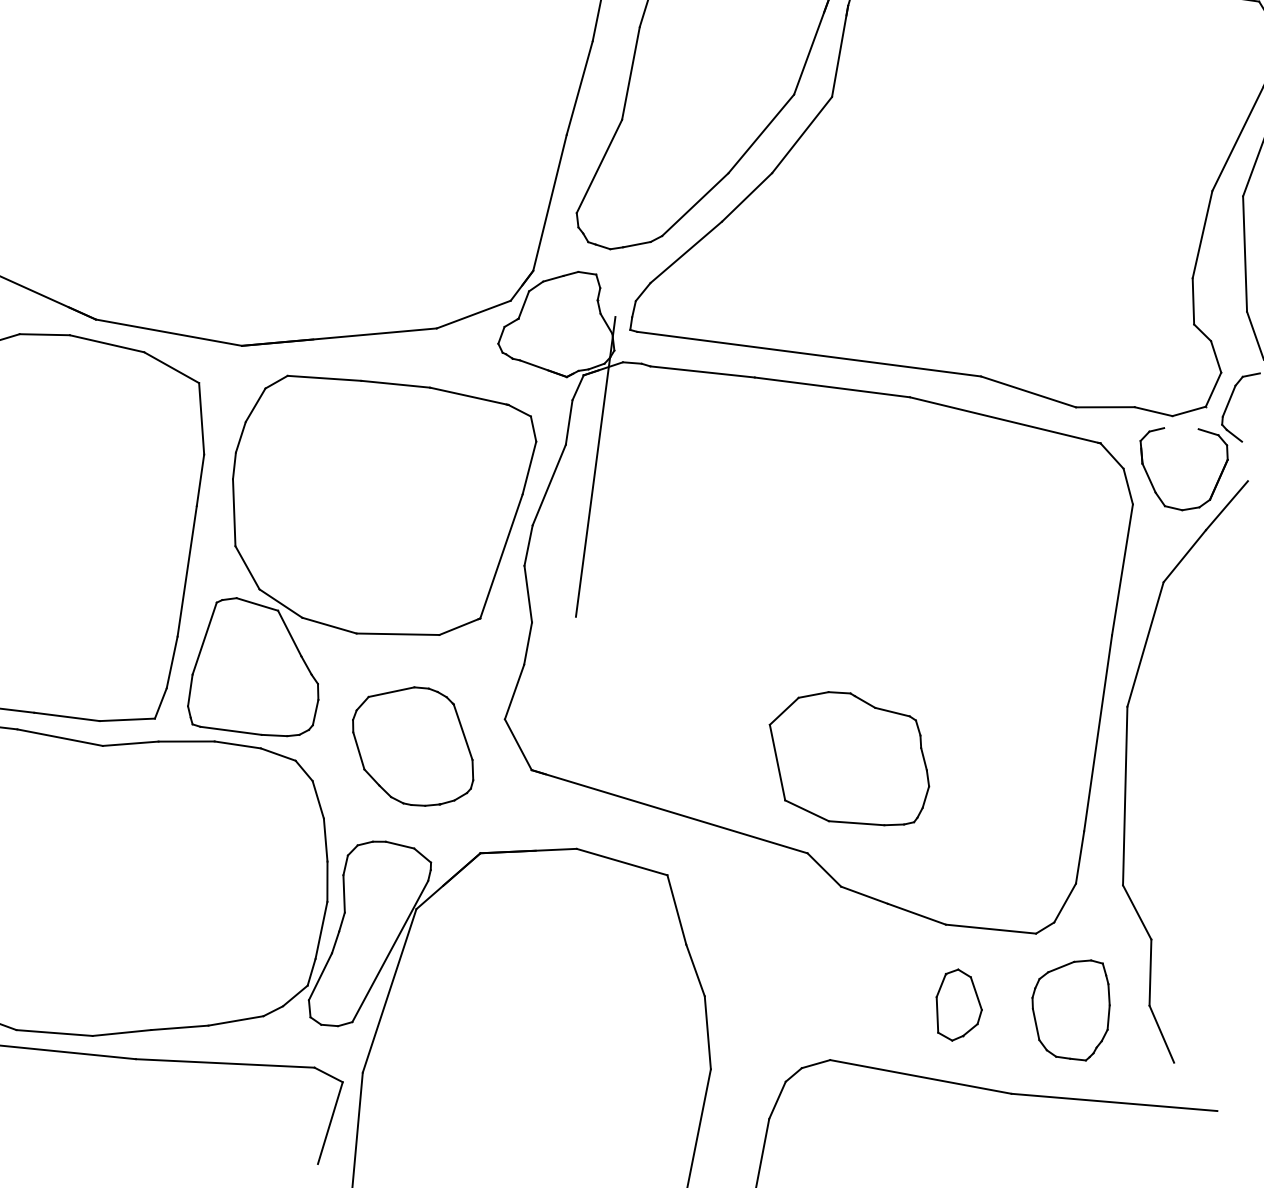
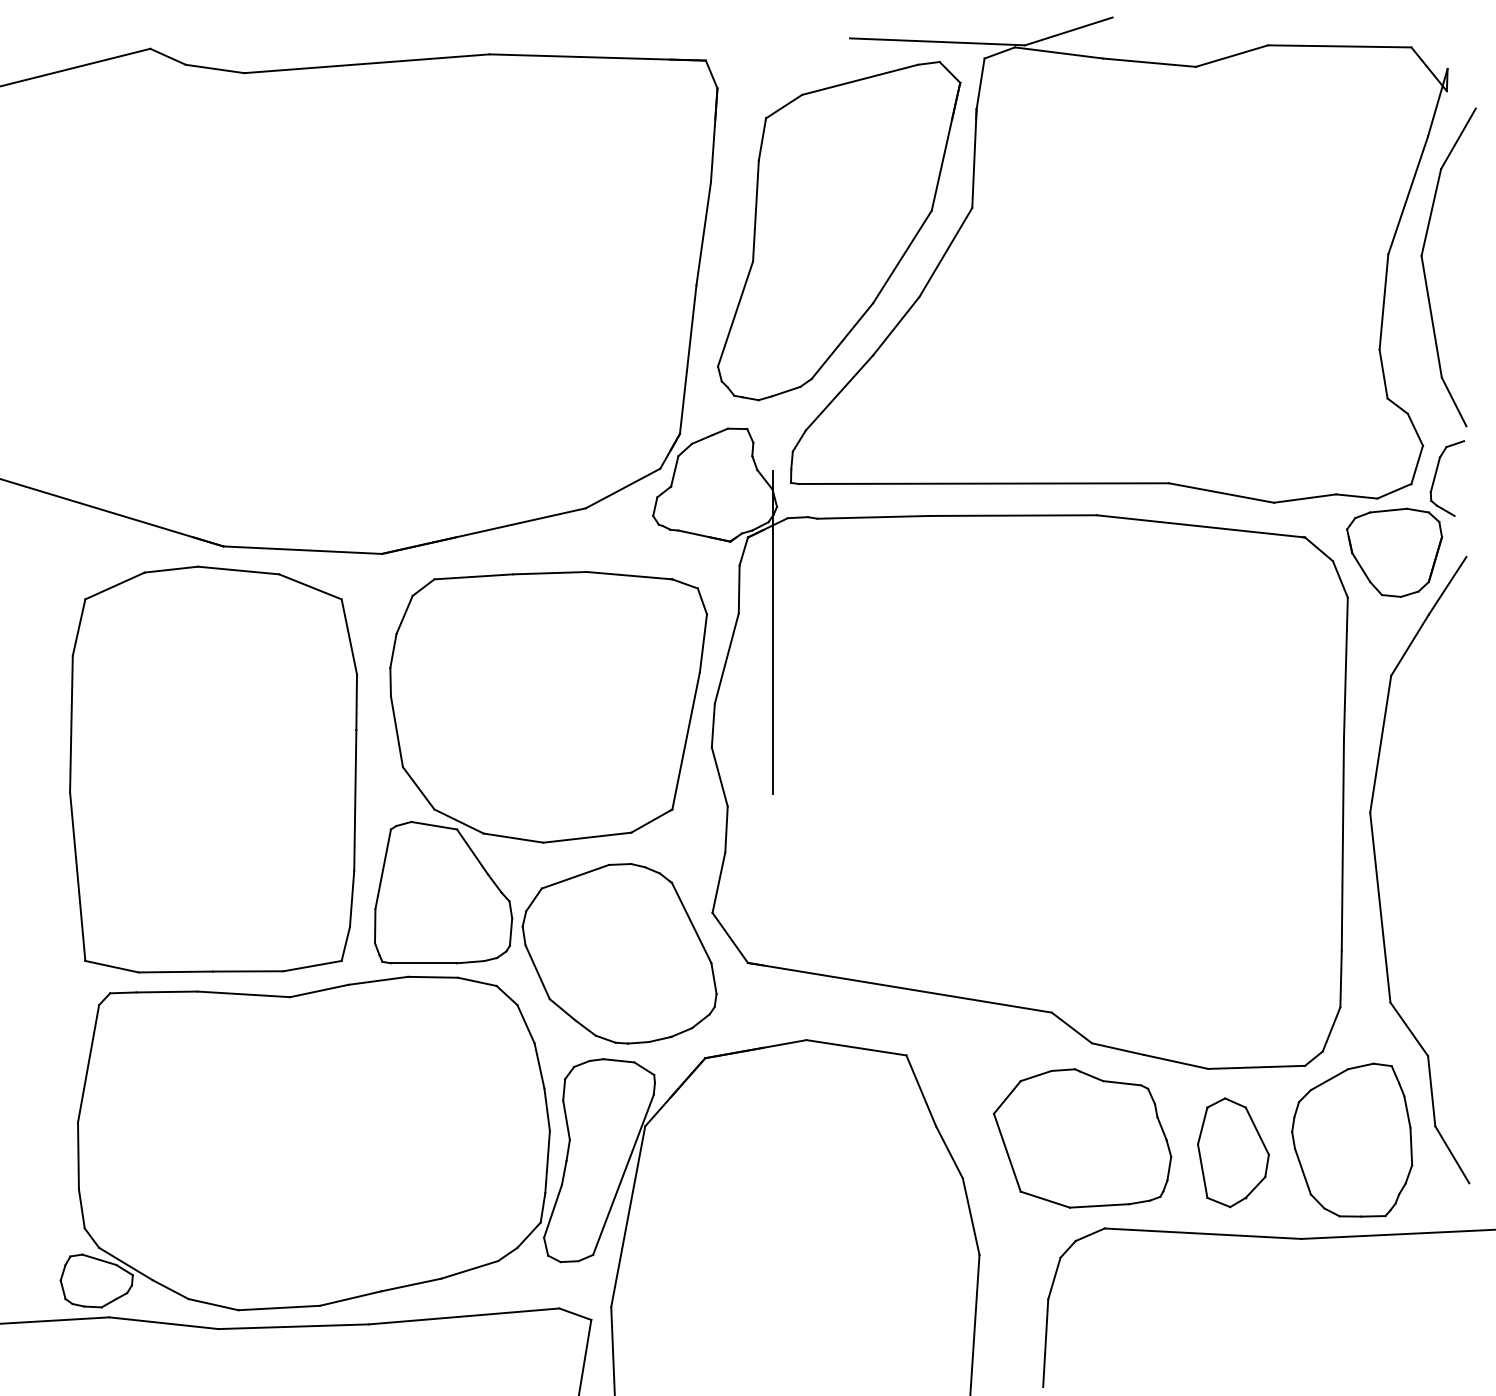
line: (1181, 428) -> (1388, 510), added
part: (413, 745) -> (619, 953), size x1.43
part: (849, 758) -> (1082, 1138), moved
part: (959, 1005) -> (1233, 1152), size x1.43
part: (1071, 1007) -> (1352, 1139), size x1.43

